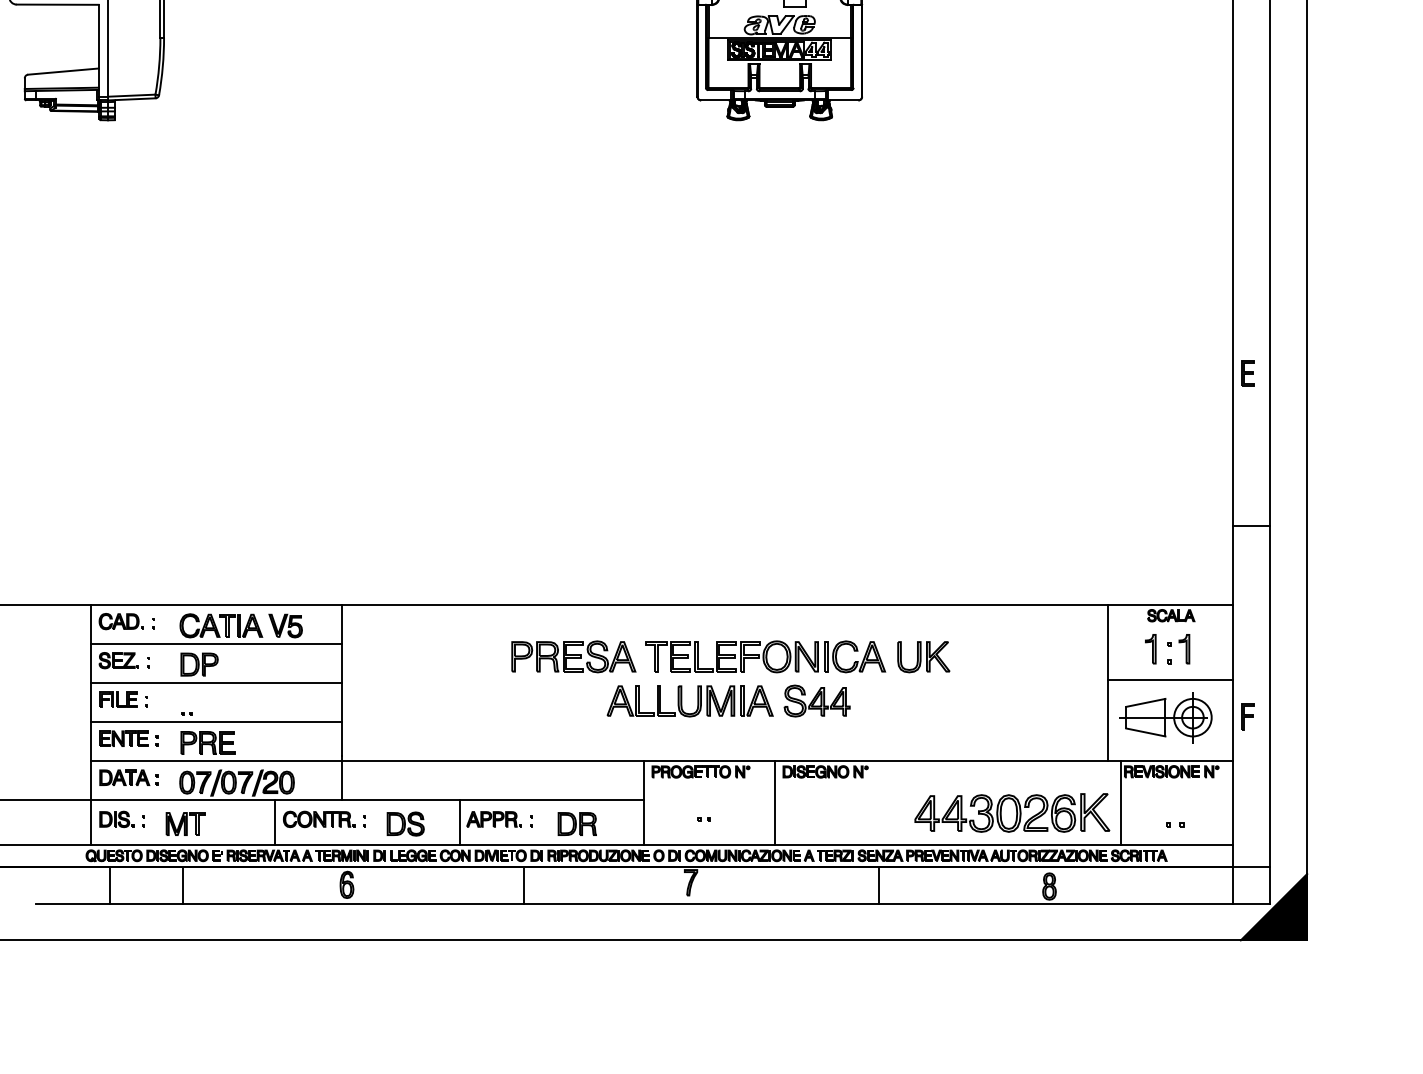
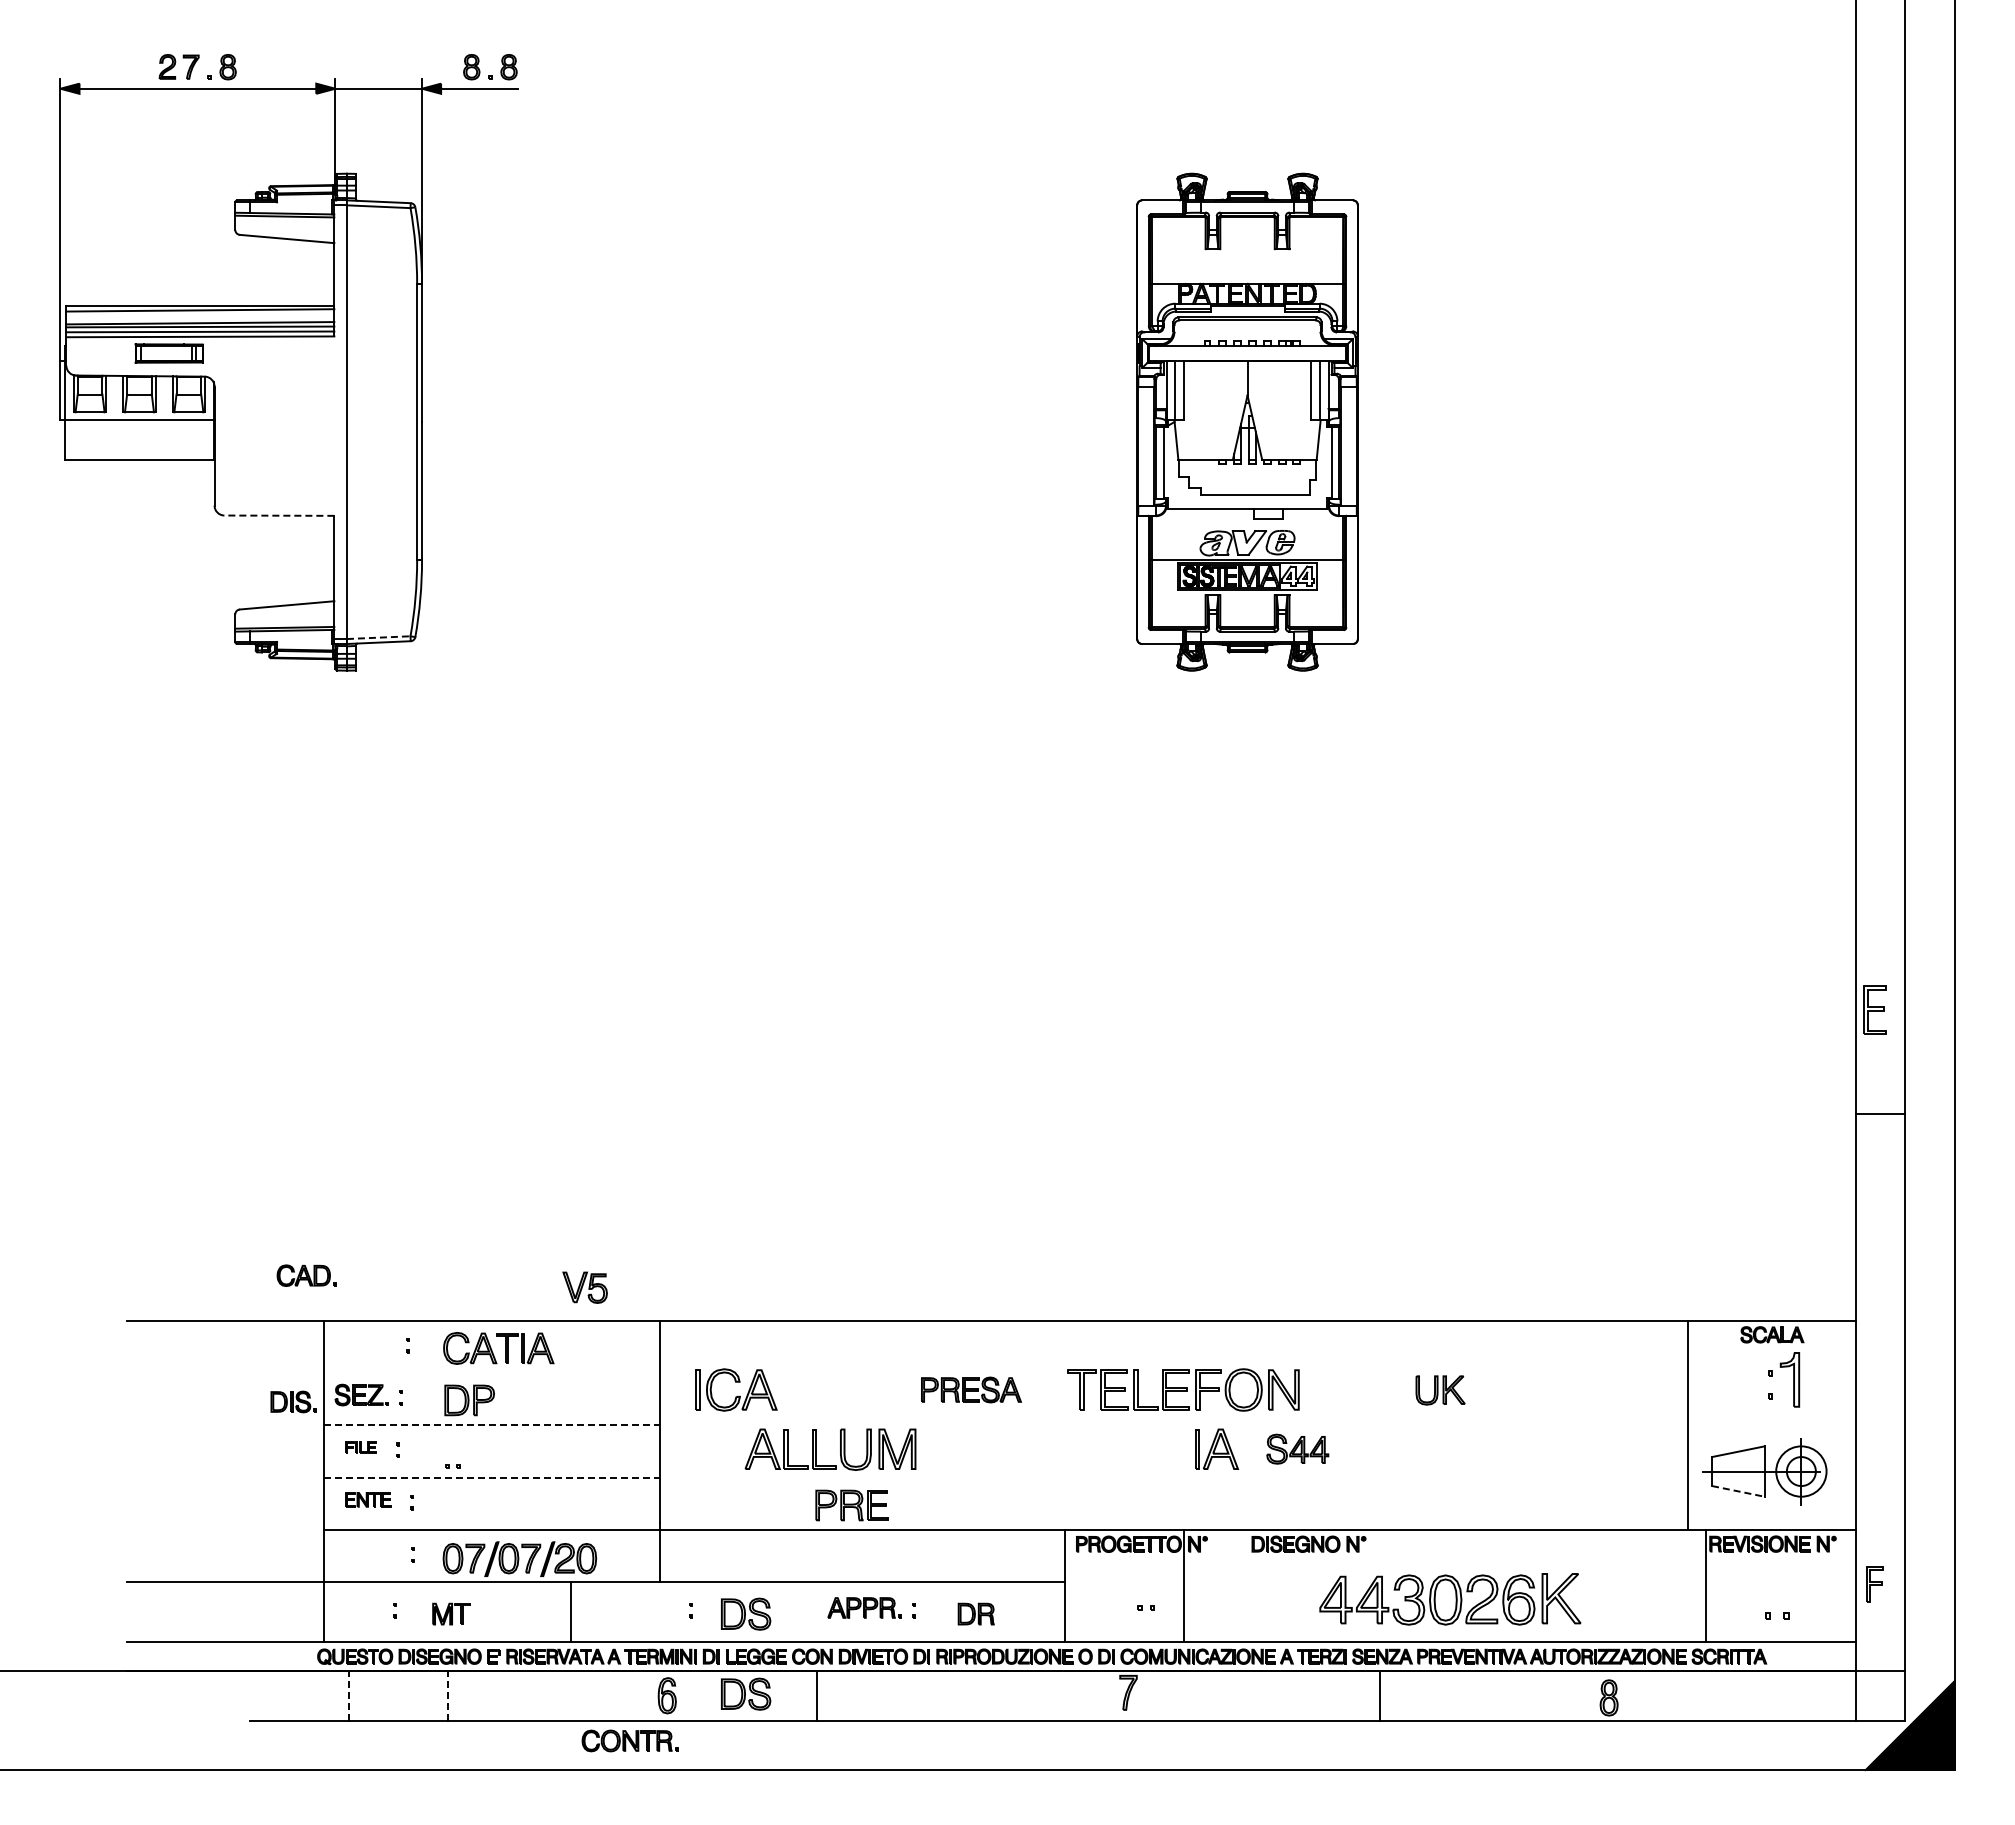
line: (57, 4) -> (279, 515), solid -> dashed
line: (131, 95) -> (378, 637), solid -> dashed
part: (1247, 373) -> (1874, 1009), size x1.4
line: (1251, 526) -> (1880, 1114), moved
part: (121, 621) -> (306, 1275), moved
part: (285, 625) -> (584, 1287), moved
line: (216, 643) -> (492, 1372), removed
part: (1150, 649) -> (1744, 1379), removed
part: (1184, 649) -> (1789, 1379), size x1.4
part: (855, 651) -> (736, 1382), moved
part: (573, 656) -> (971, 1389), size x0.6
part: (923, 657) -> (1440, 1390), size x0.7
line: (1170, 679) -> (1771, 1420), removed
line: (216, 683) -> (492, 1425), solid -> dashed
part: (118, 699) -> (360, 1447), size x0.6
part: (817, 700) -> (1297, 1448), size x0.7
part: (678, 701) -> (840, 1449), moved
part: (1247, 716) -> (1874, 1584), moved
line: (216, 722) -> (492, 1477), solid -> dashed
line: (1146, 732) -> (1738, 1491), solid -> dashed
part: (123, 738) -> (367, 1499), size x0.7
part: (207, 743) -> (851, 1505), moved
part: (124, 777) -> (369, 1551), removed
line: (774, 802) -> (1183, 1585), moved
part: (1012, 813) -> (1450, 1599), moved
part: (116, 819) -> (293, 1401), moved
part: (318, 819) -> (629, 1740), moved
line: (459, 822) -> (818, 1611), removed
part: (185, 823) -> (450, 1613), size x0.7
part: (577, 823) -> (976, 1613), size x0.7
part: (406, 883) -> (746, 1693), added
line: (523, 884) -> (816, 1695), moved
line: (109, 885) -> (349, 1696), solid -> dashed
line: (183, 885) -> (447, 1696), solid -> dashed

